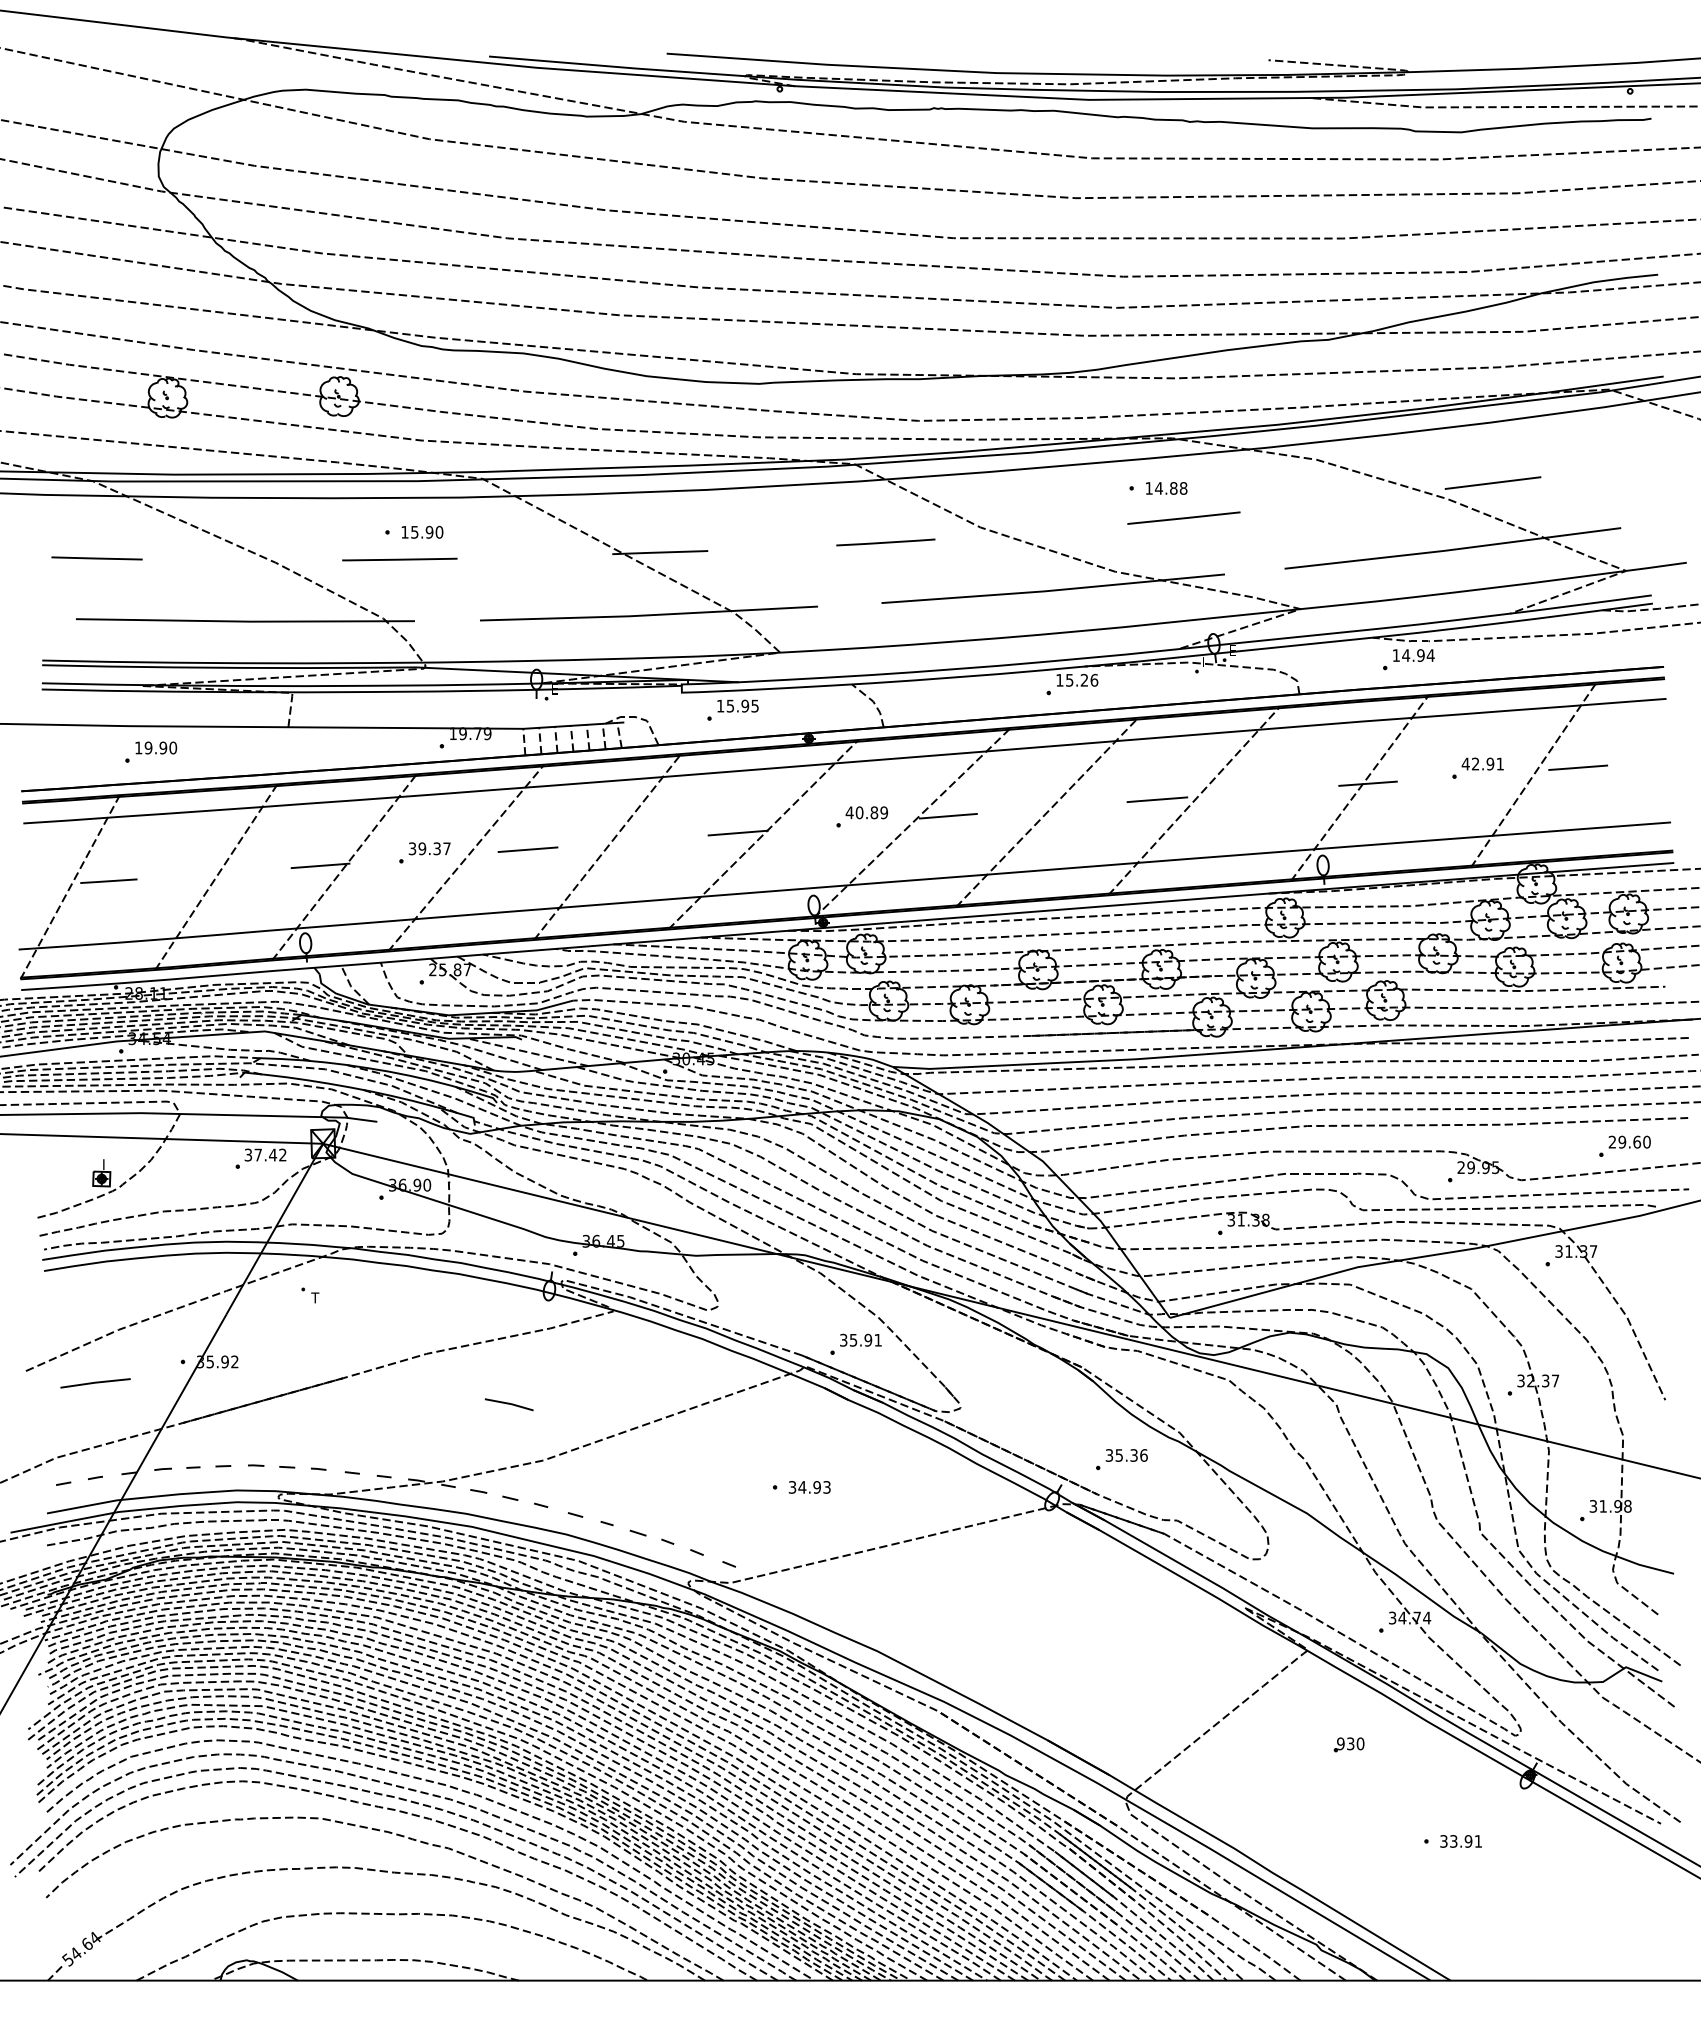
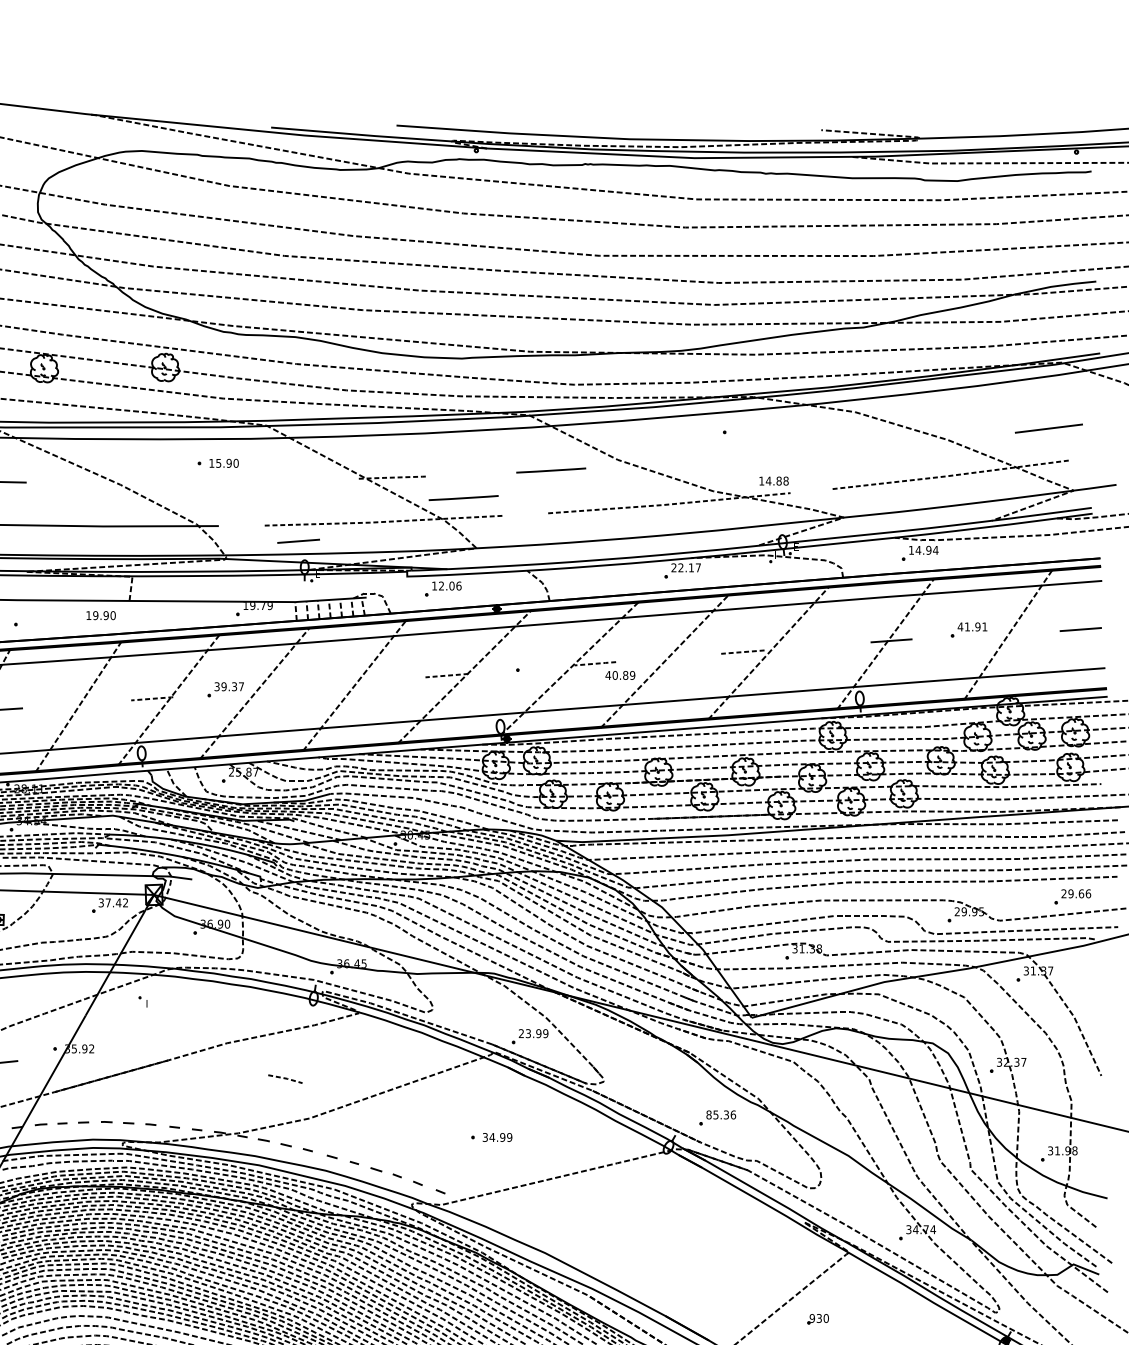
line: (1492, 482) -> (1048, 428), moved
text: (1166, 488) -> (773, 481), moved
line: (1183, 517) -> (761, 452), removed
line: (1452, 549) -> (951, 475), solid -> dashed
line: (660, 552) -> (392, 477), solid -> dashed
line: (399, 559) -> (207, 482), removed
line: (761, 581) -> (463, 498), added
line: (1053, 590) -> (669, 504), solid -> dashed
line: (648, 615) -> (383, 522), solid -> dashed
text: (1077, 679) -> (686, 567), 15.26 -> 22.17
text: (742, 705) -> (450, 585), 15.95 -> 12.06
text: (156, 747) -> (101, 615), moved
text: (1475, 763) -> (967, 626), 42.91 -> 41.91
line: (1577, 767) -> (1080, 629), moved
line: (1157, 799) -> (742, 651), solid -> dashed
text: (866, 812) -> (620, 675), moved
line: (948, 816) -> (595, 663), solid -> dashed
line: (737, 833) -> (446, 675), solid -> dashed
line: (527, 849) -> (298, 541), moved
line: (321, 865) -> (152, 698), solid -> dashed
text: (1646, 1141) -> (1088, 893), 29.60 -> 29.66
text: (315, 1297) -> (148, 1003), T -> I
text: (860, 1339) -> (533, 1033), 35.91 -> 23.99
line: (509, 1403) -> (285, 1078), solid -> dashed
text: (1109, 1455) -> (709, 1114), 35.36 -> 85.36
text: (826, 1487) -> (509, 1137), 34.93 -> 34.99
part: (1348, 1744) -> (817, 1318), moved

